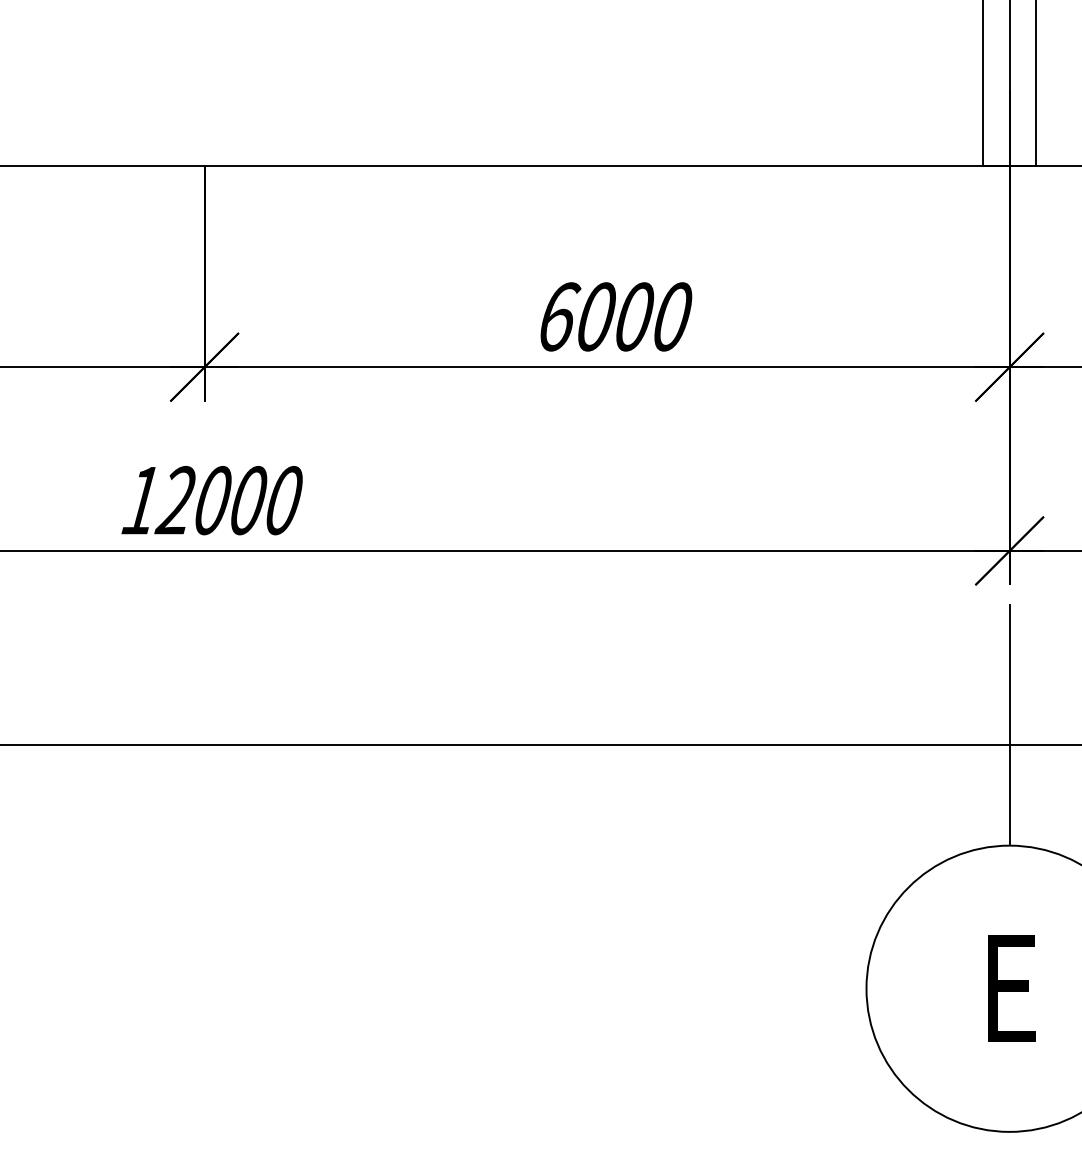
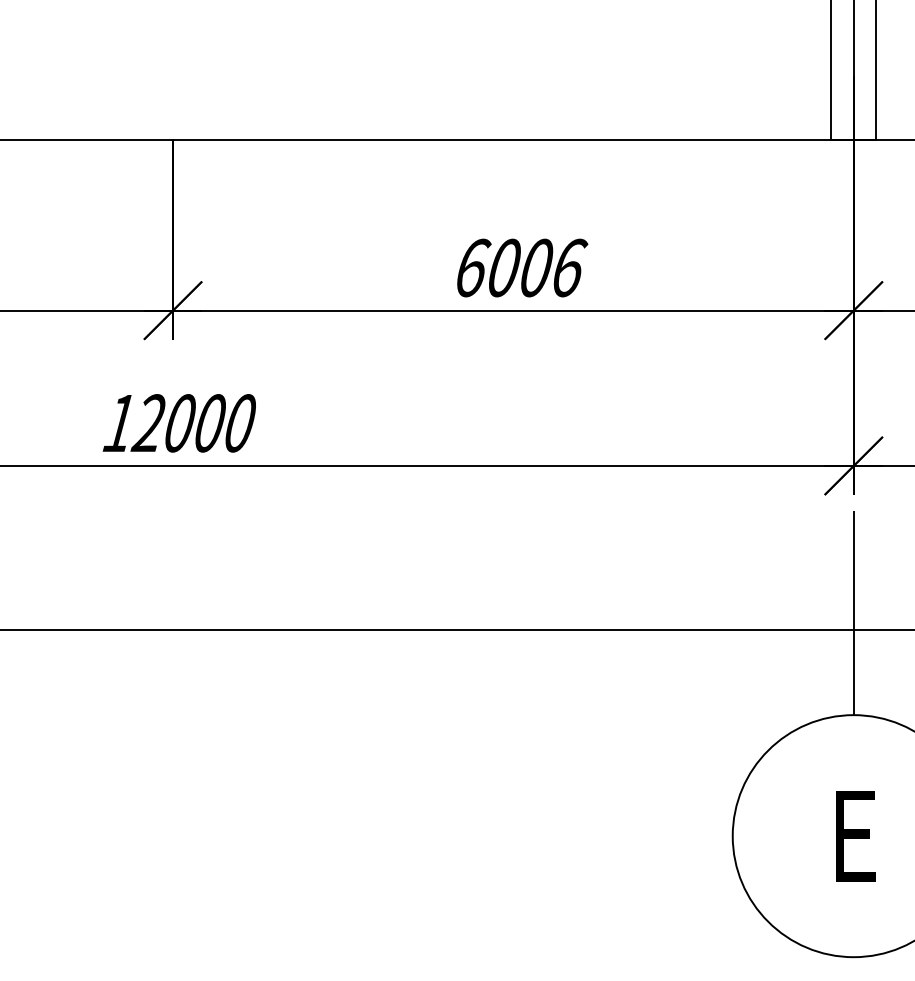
text: (674, 316) -> (570, 267), 6000 -> 6006

